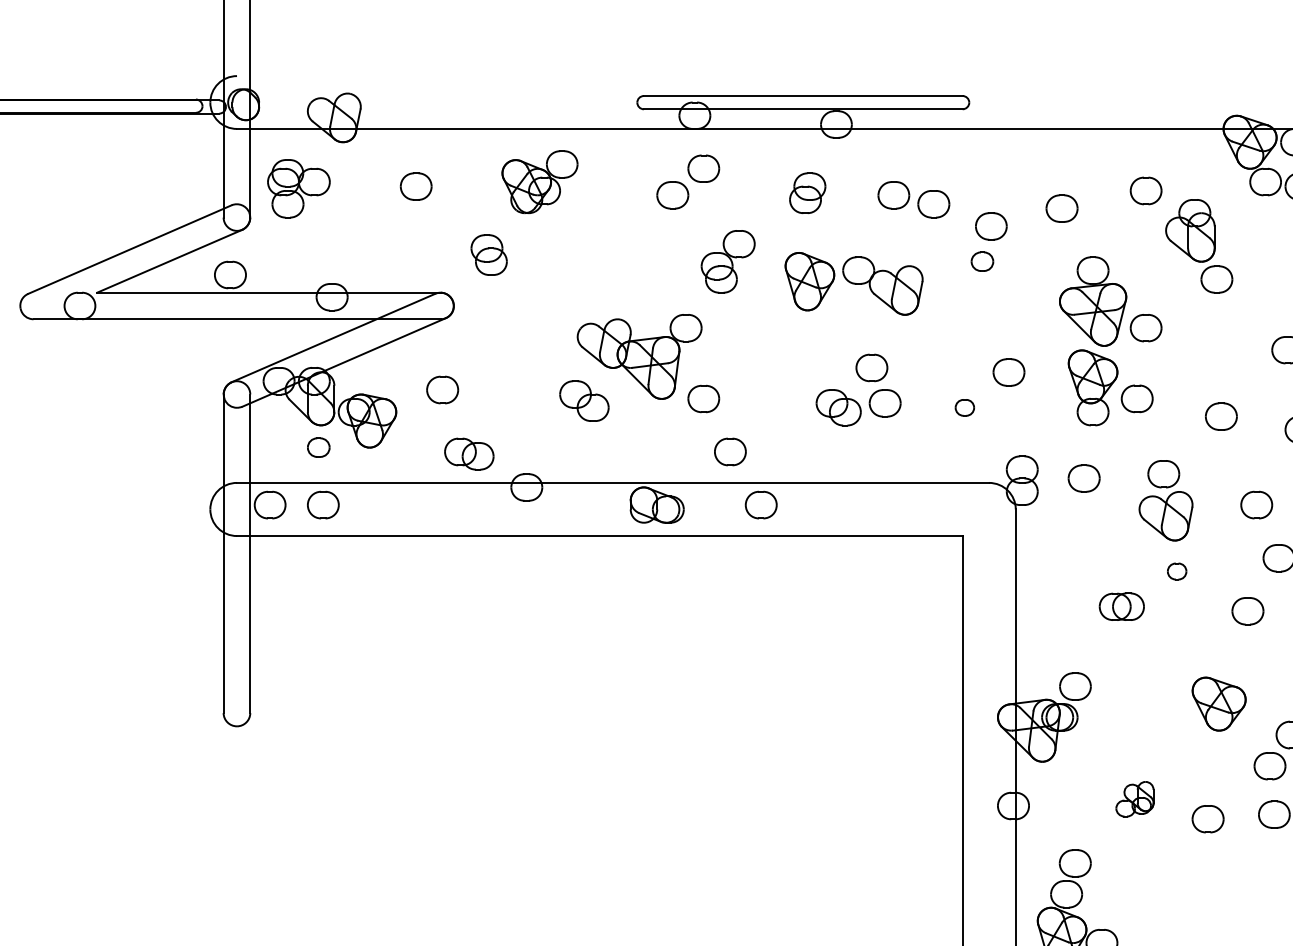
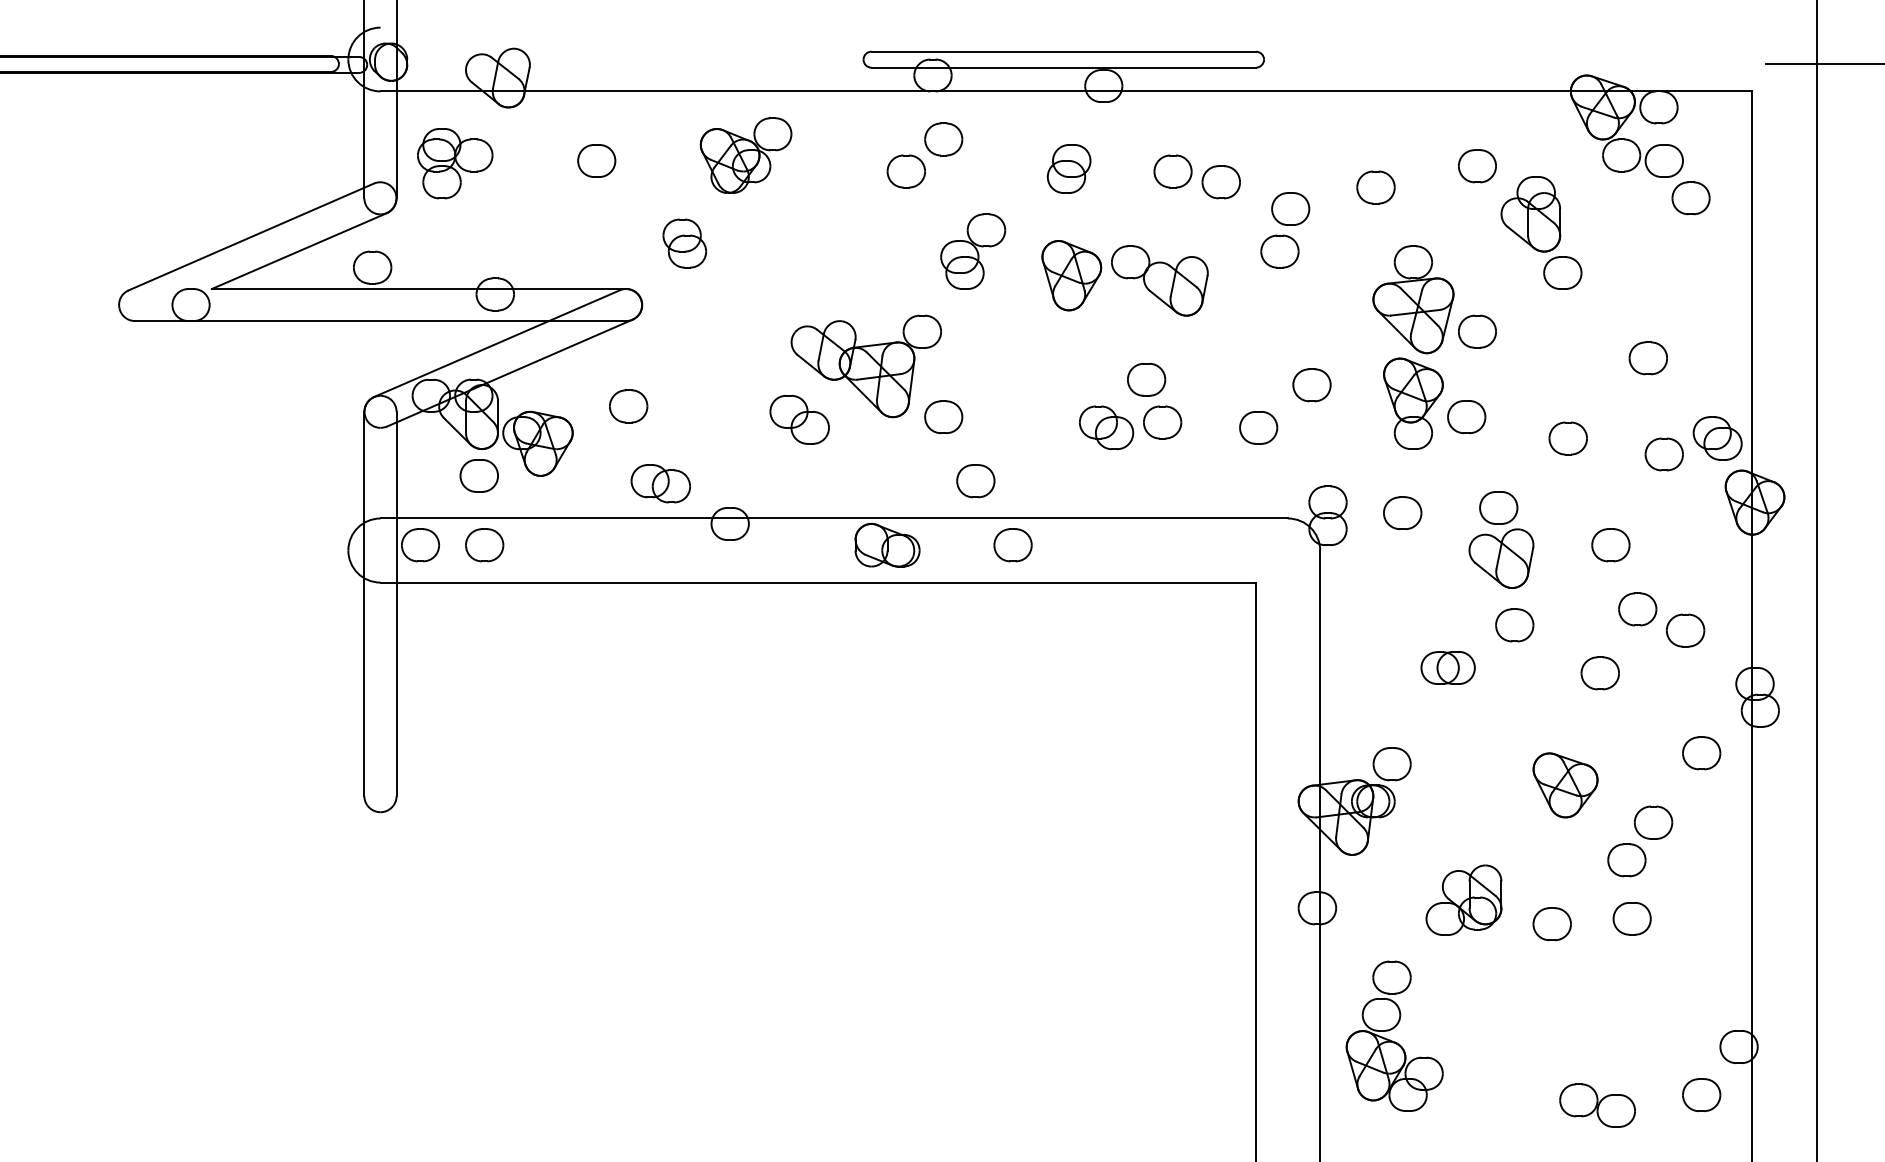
part: (982, 261) -> (1279, 251), size x1.43
part: (964, 407) -> (1258, 427), size x1.67
part: (318, 447) -> (478, 475), size x1.43
part: (1176, 571) -> (1514, 625), size x1.67
part: (1134, 798) -> (1463, 899), size x1.67

